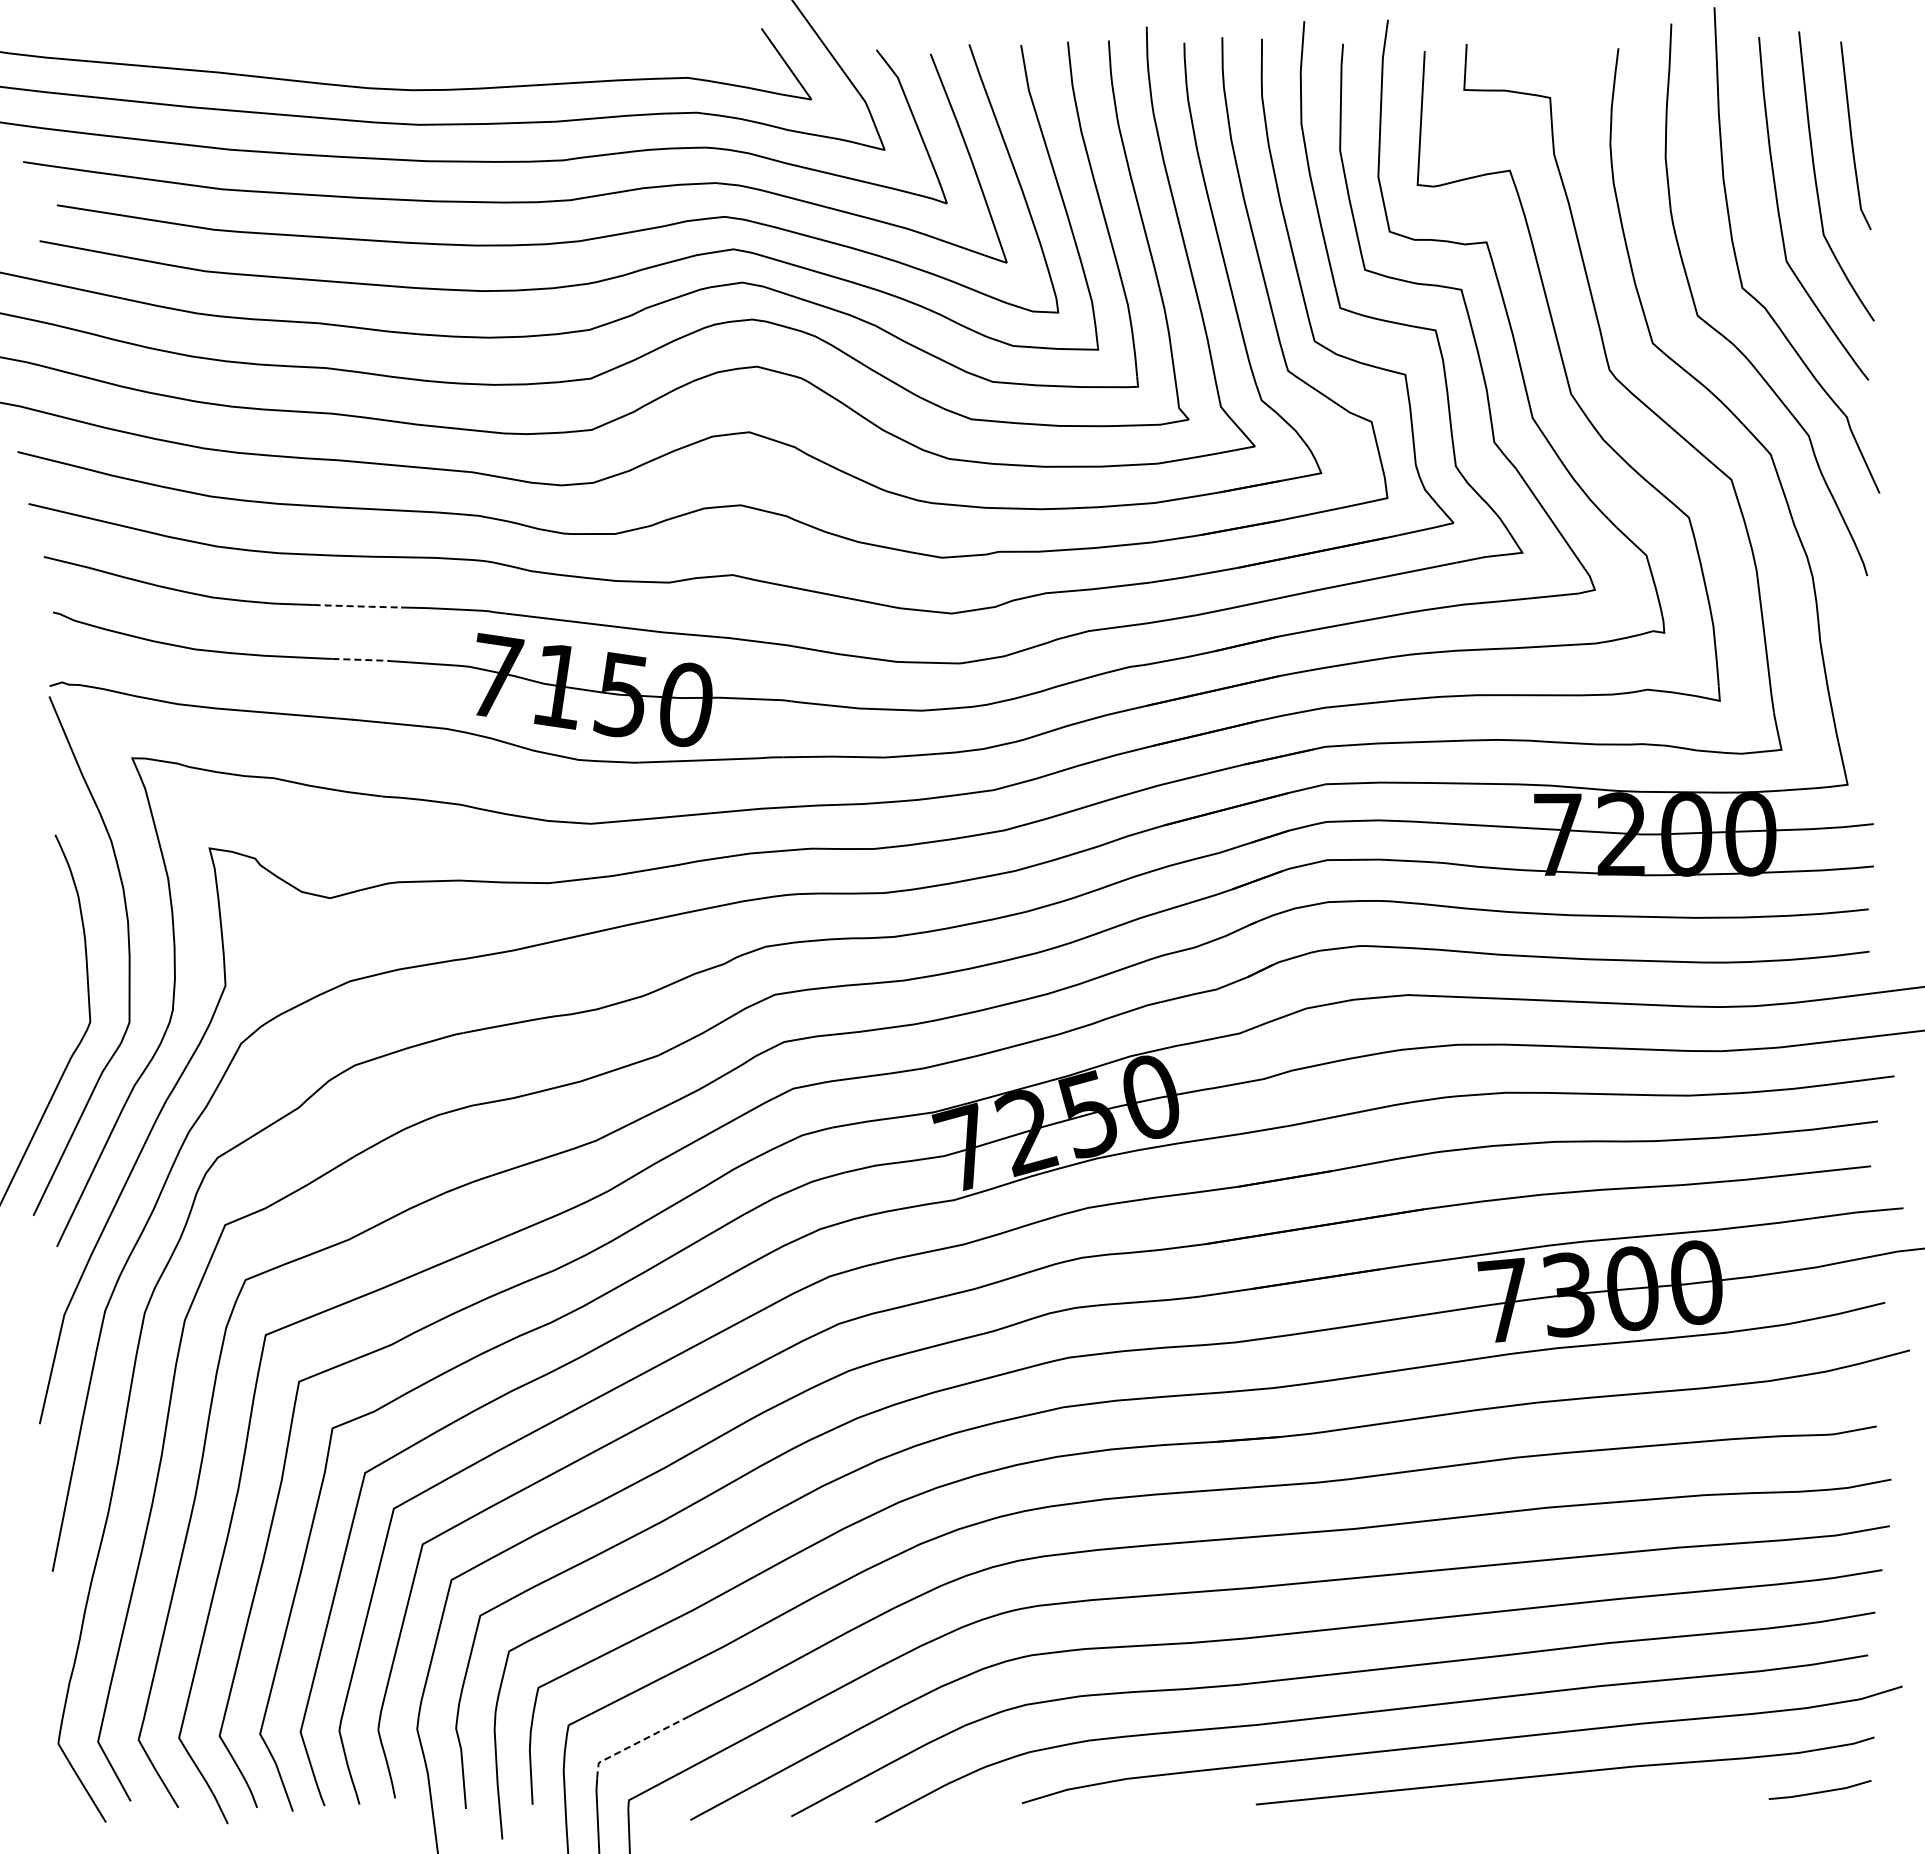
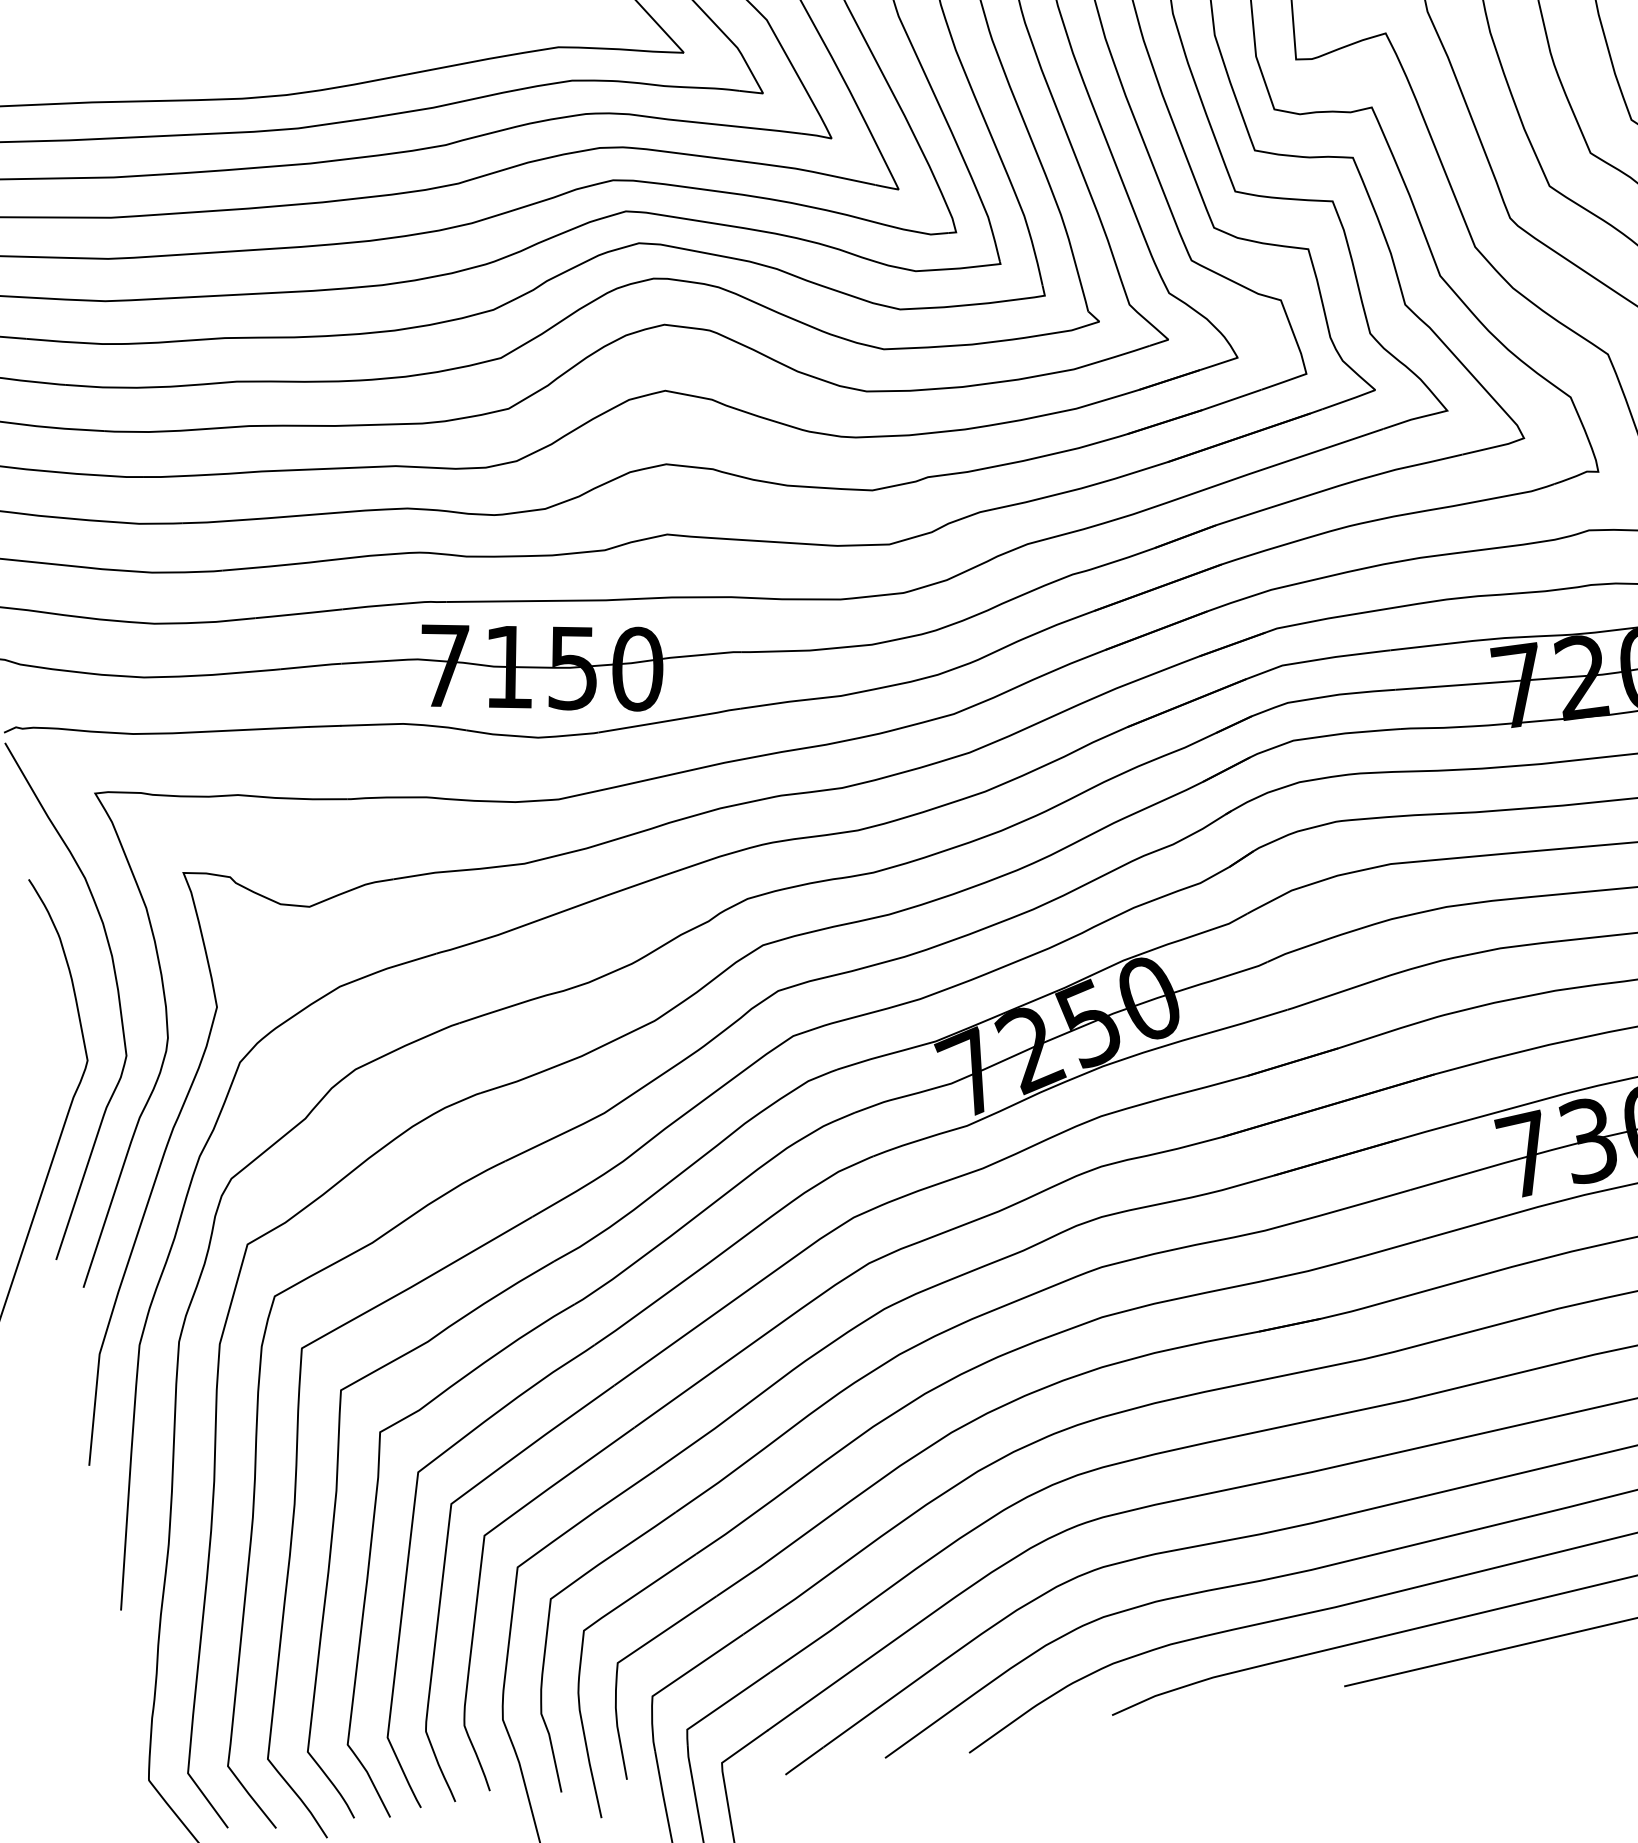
line: (357, 606) -> (299, 614), dashed -> solid
line: (363, 659) -> (311, 665), dashed -> solid
line: (636, 1743) -> (722, 1705), dashed -> solid

